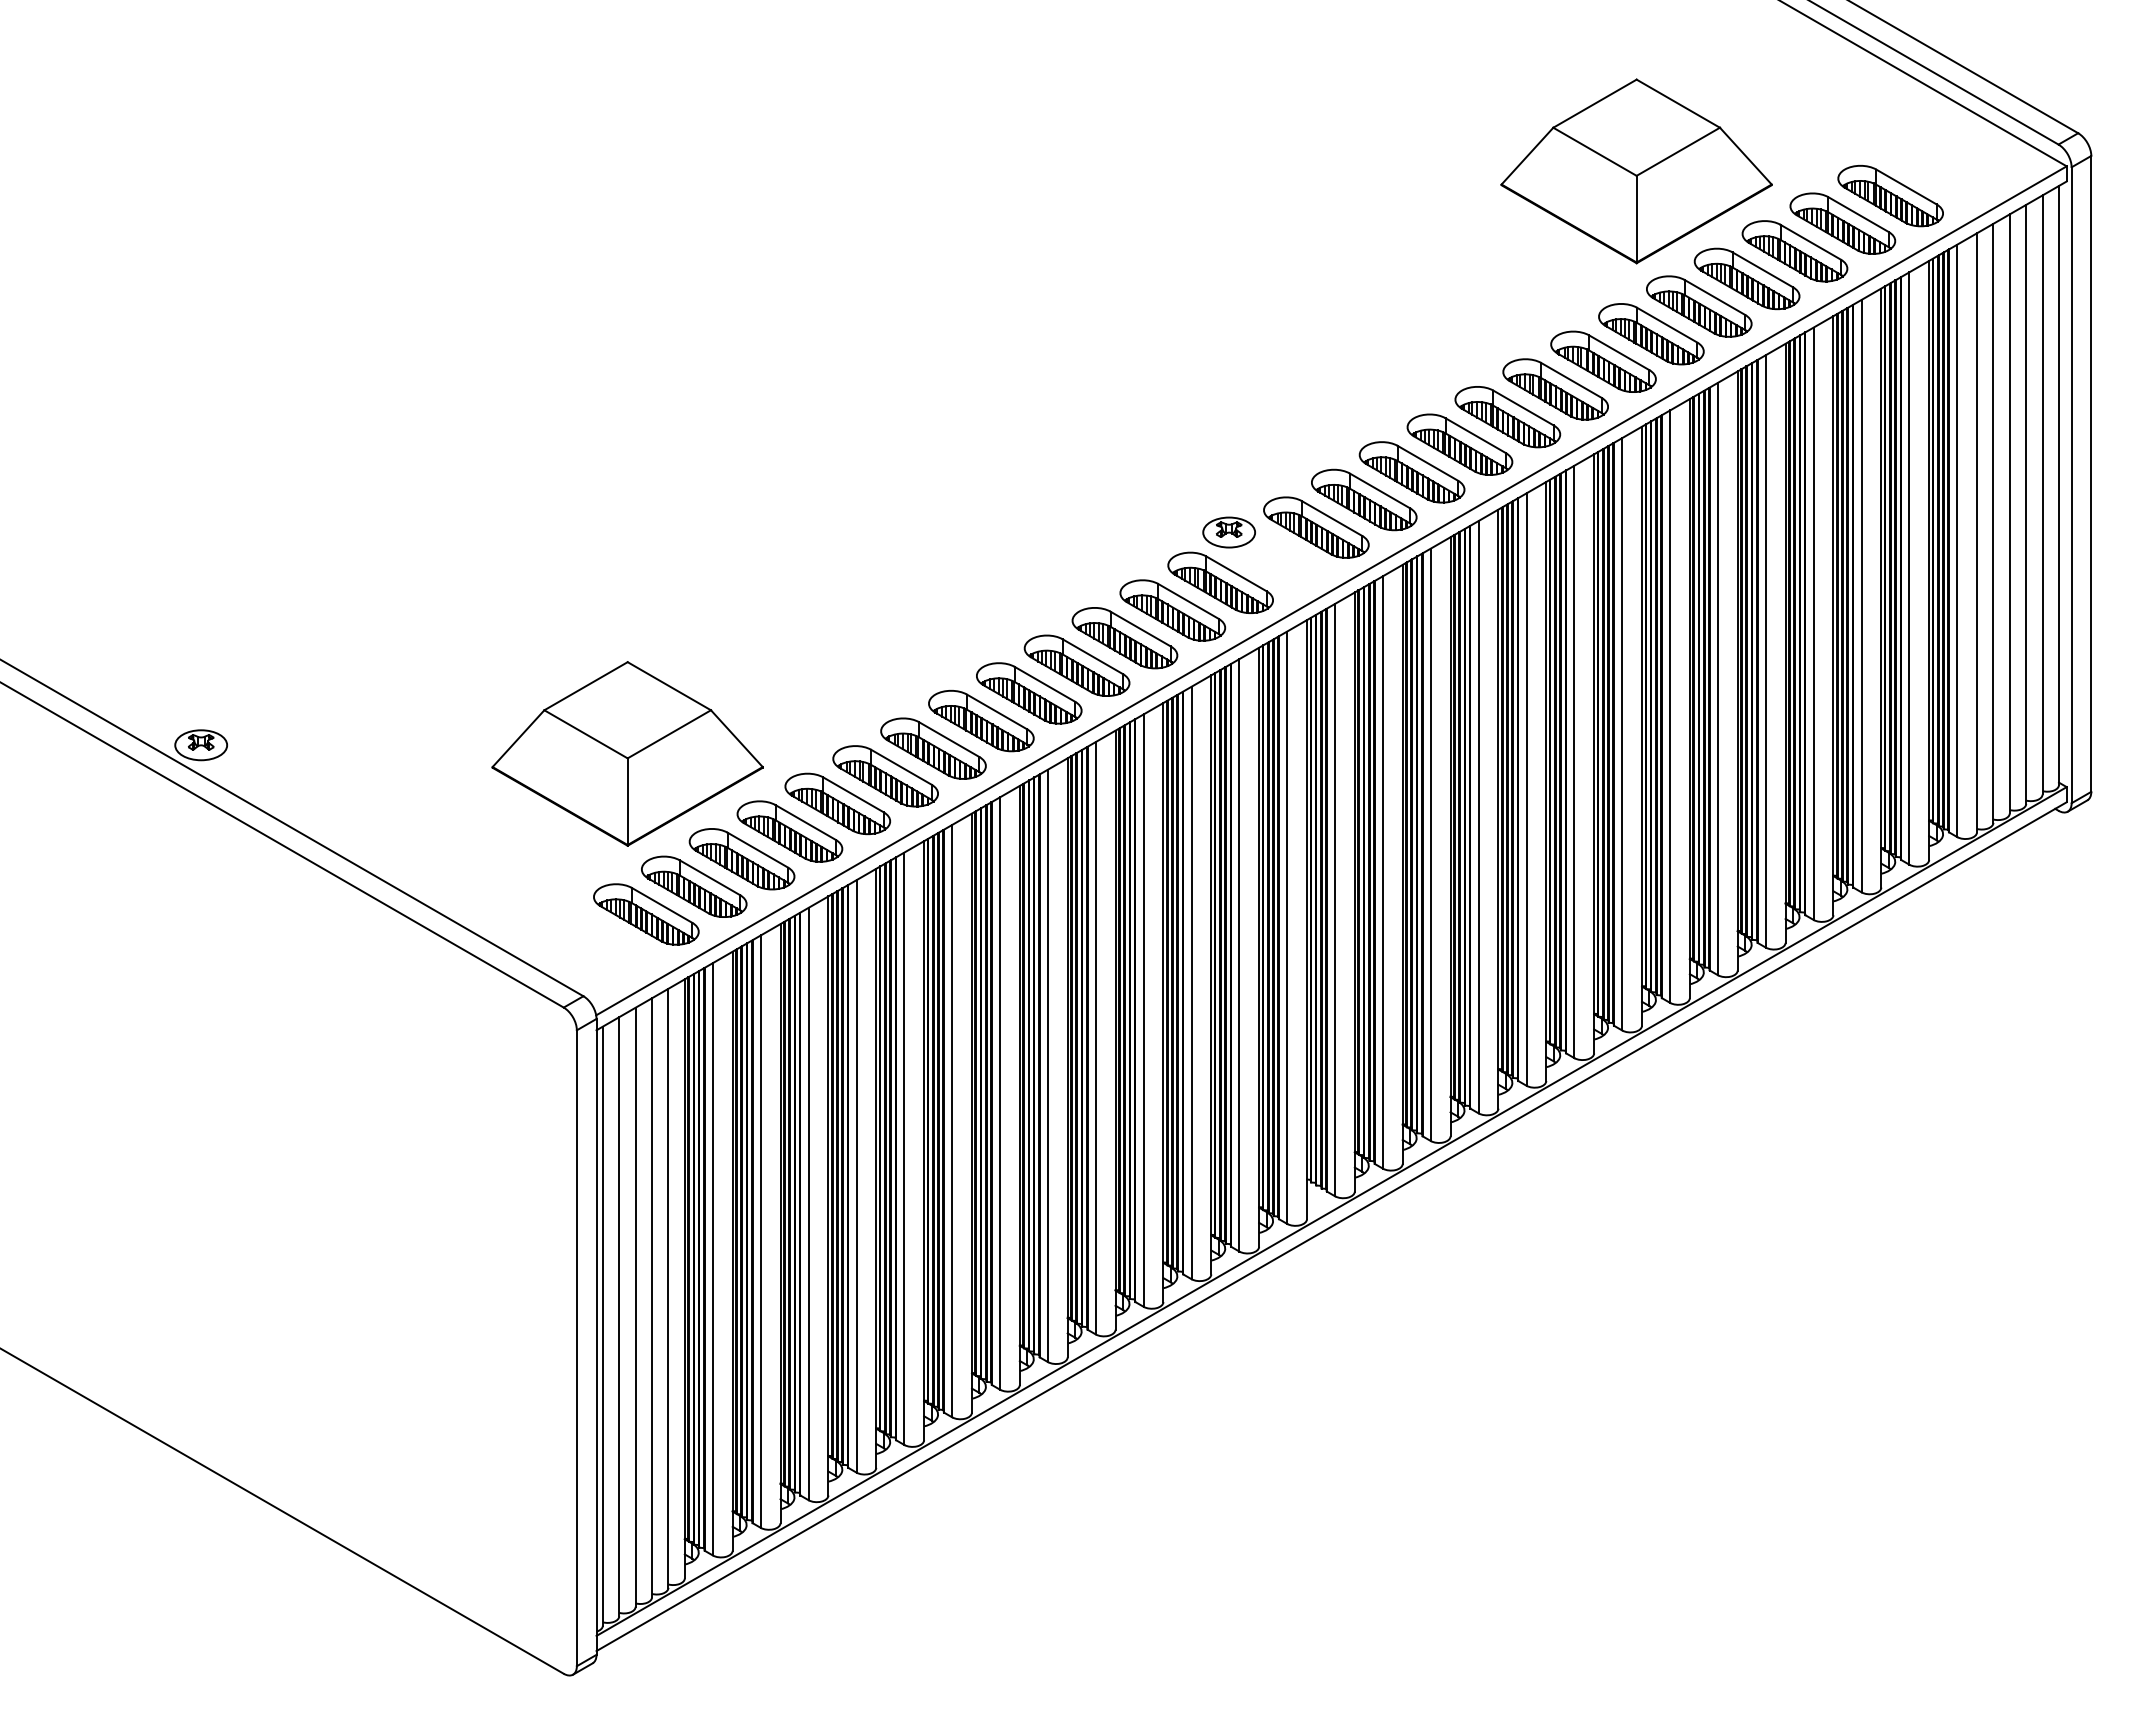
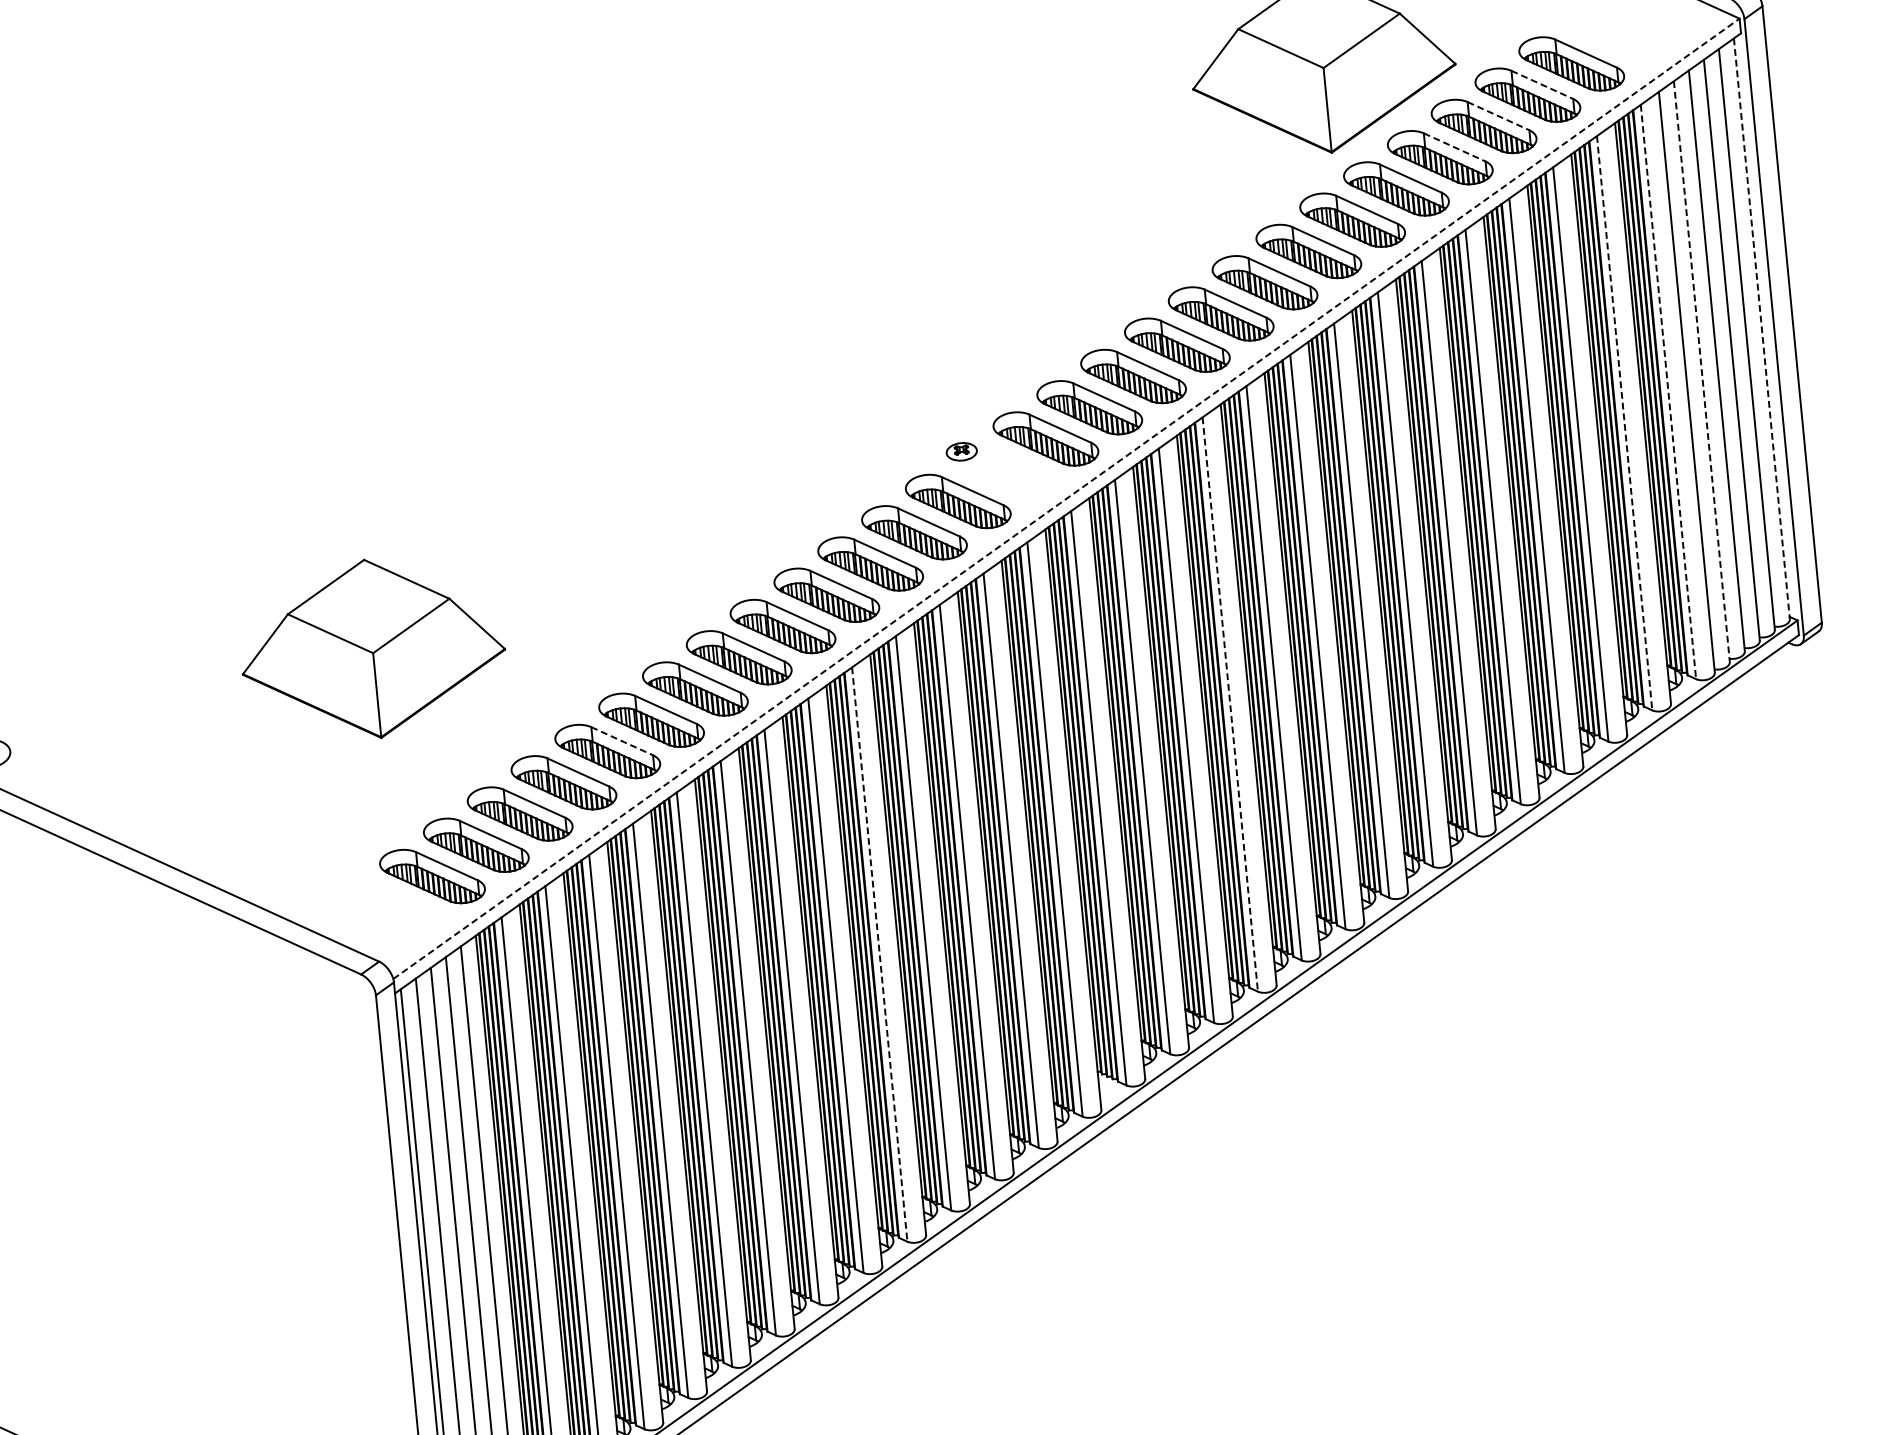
line: (1858, 214) -> (1542, 84), solid -> dashed
line: (1810, 242) -> (1498, 116), solid -> dashed
line: (1762, 269) -> (1454, 147), solid -> dashed
line: (2058, 485) -> (1761, 328), solid -> dashed
line: (1993, 523) -> (1701, 371), solid -> dashed
part: (1228, 532) -> (961, 451), size x0.6
line: (1957, 541) -> (1668, 392), solid -> dashed
line: (1909, 569) -> (1624, 424), solid -> dashed
line: (1331, 590) -> (1066, 498), solid -> dashed
part: (627, 753) -> (372, 648), moved
line: (853, 794) -> (622, 740), solid -> dashed
line: (1478, 817) -> (1230, 704), solid -> dashed
line: (1095, 1038) -> (879, 954), solid -> dashed

